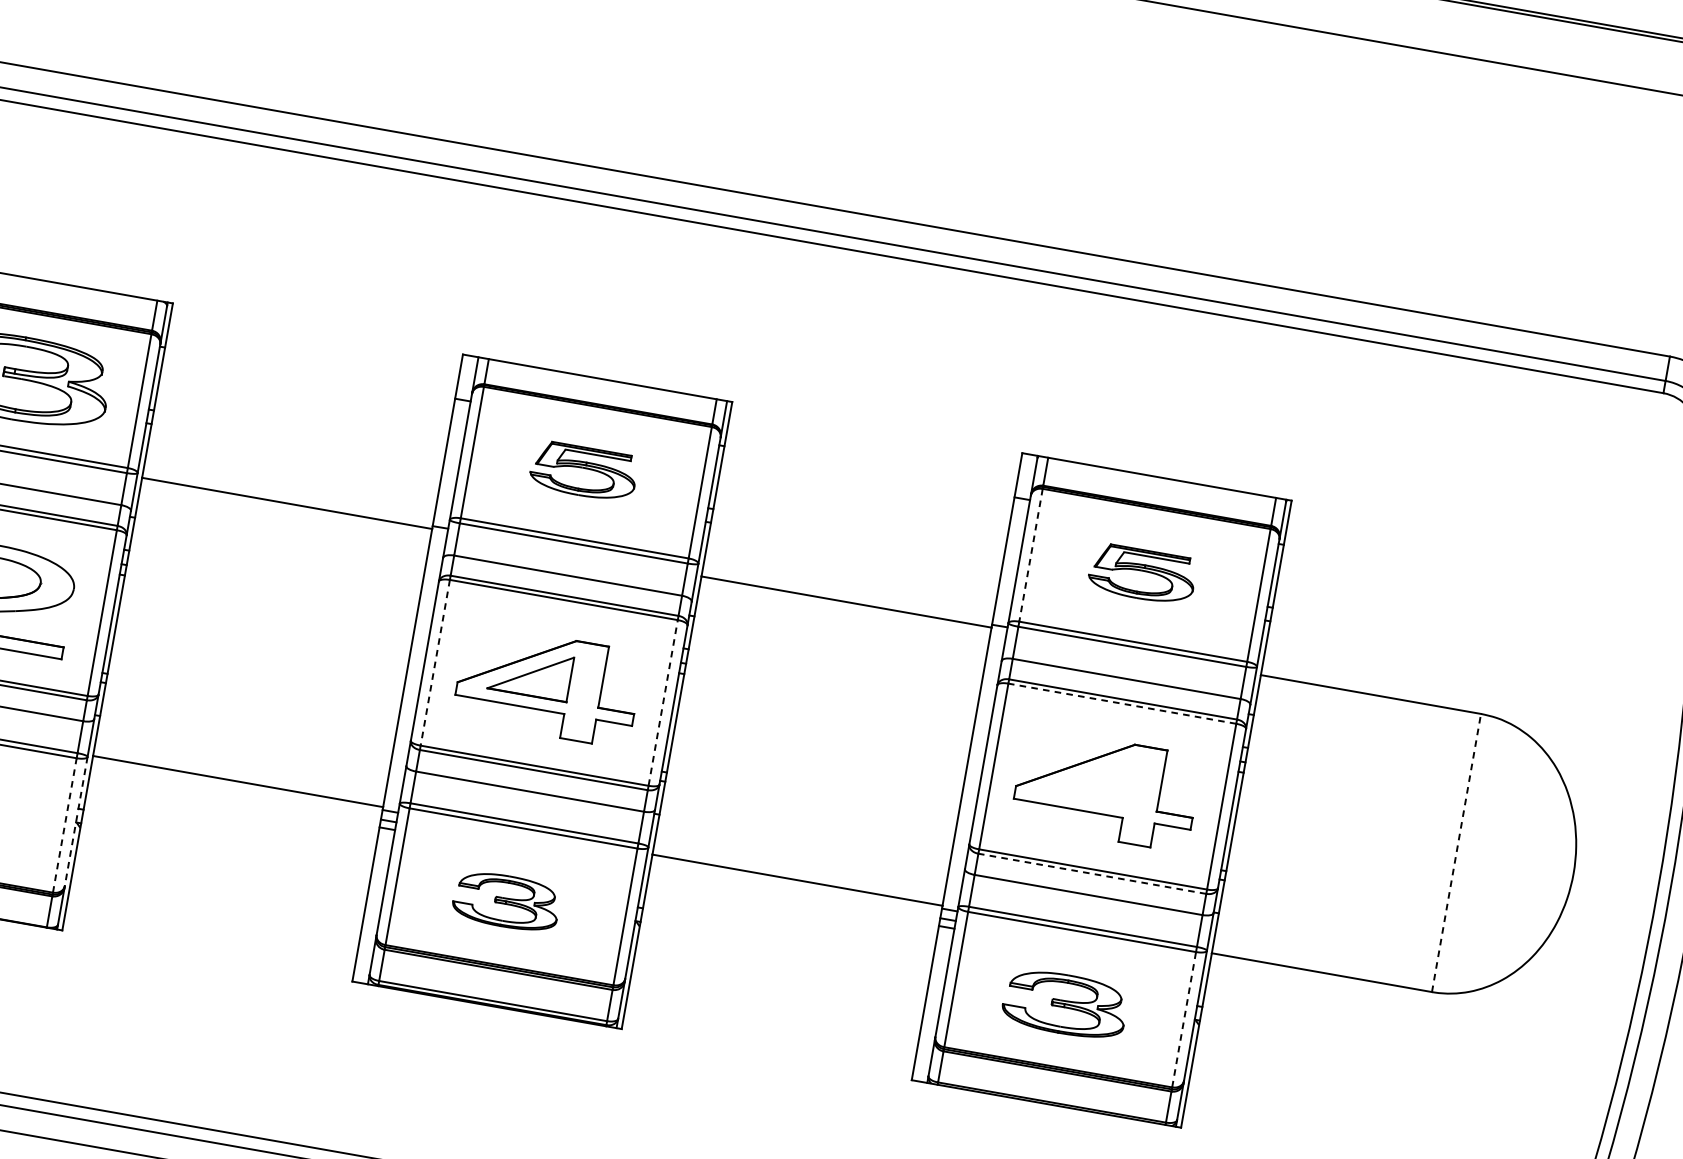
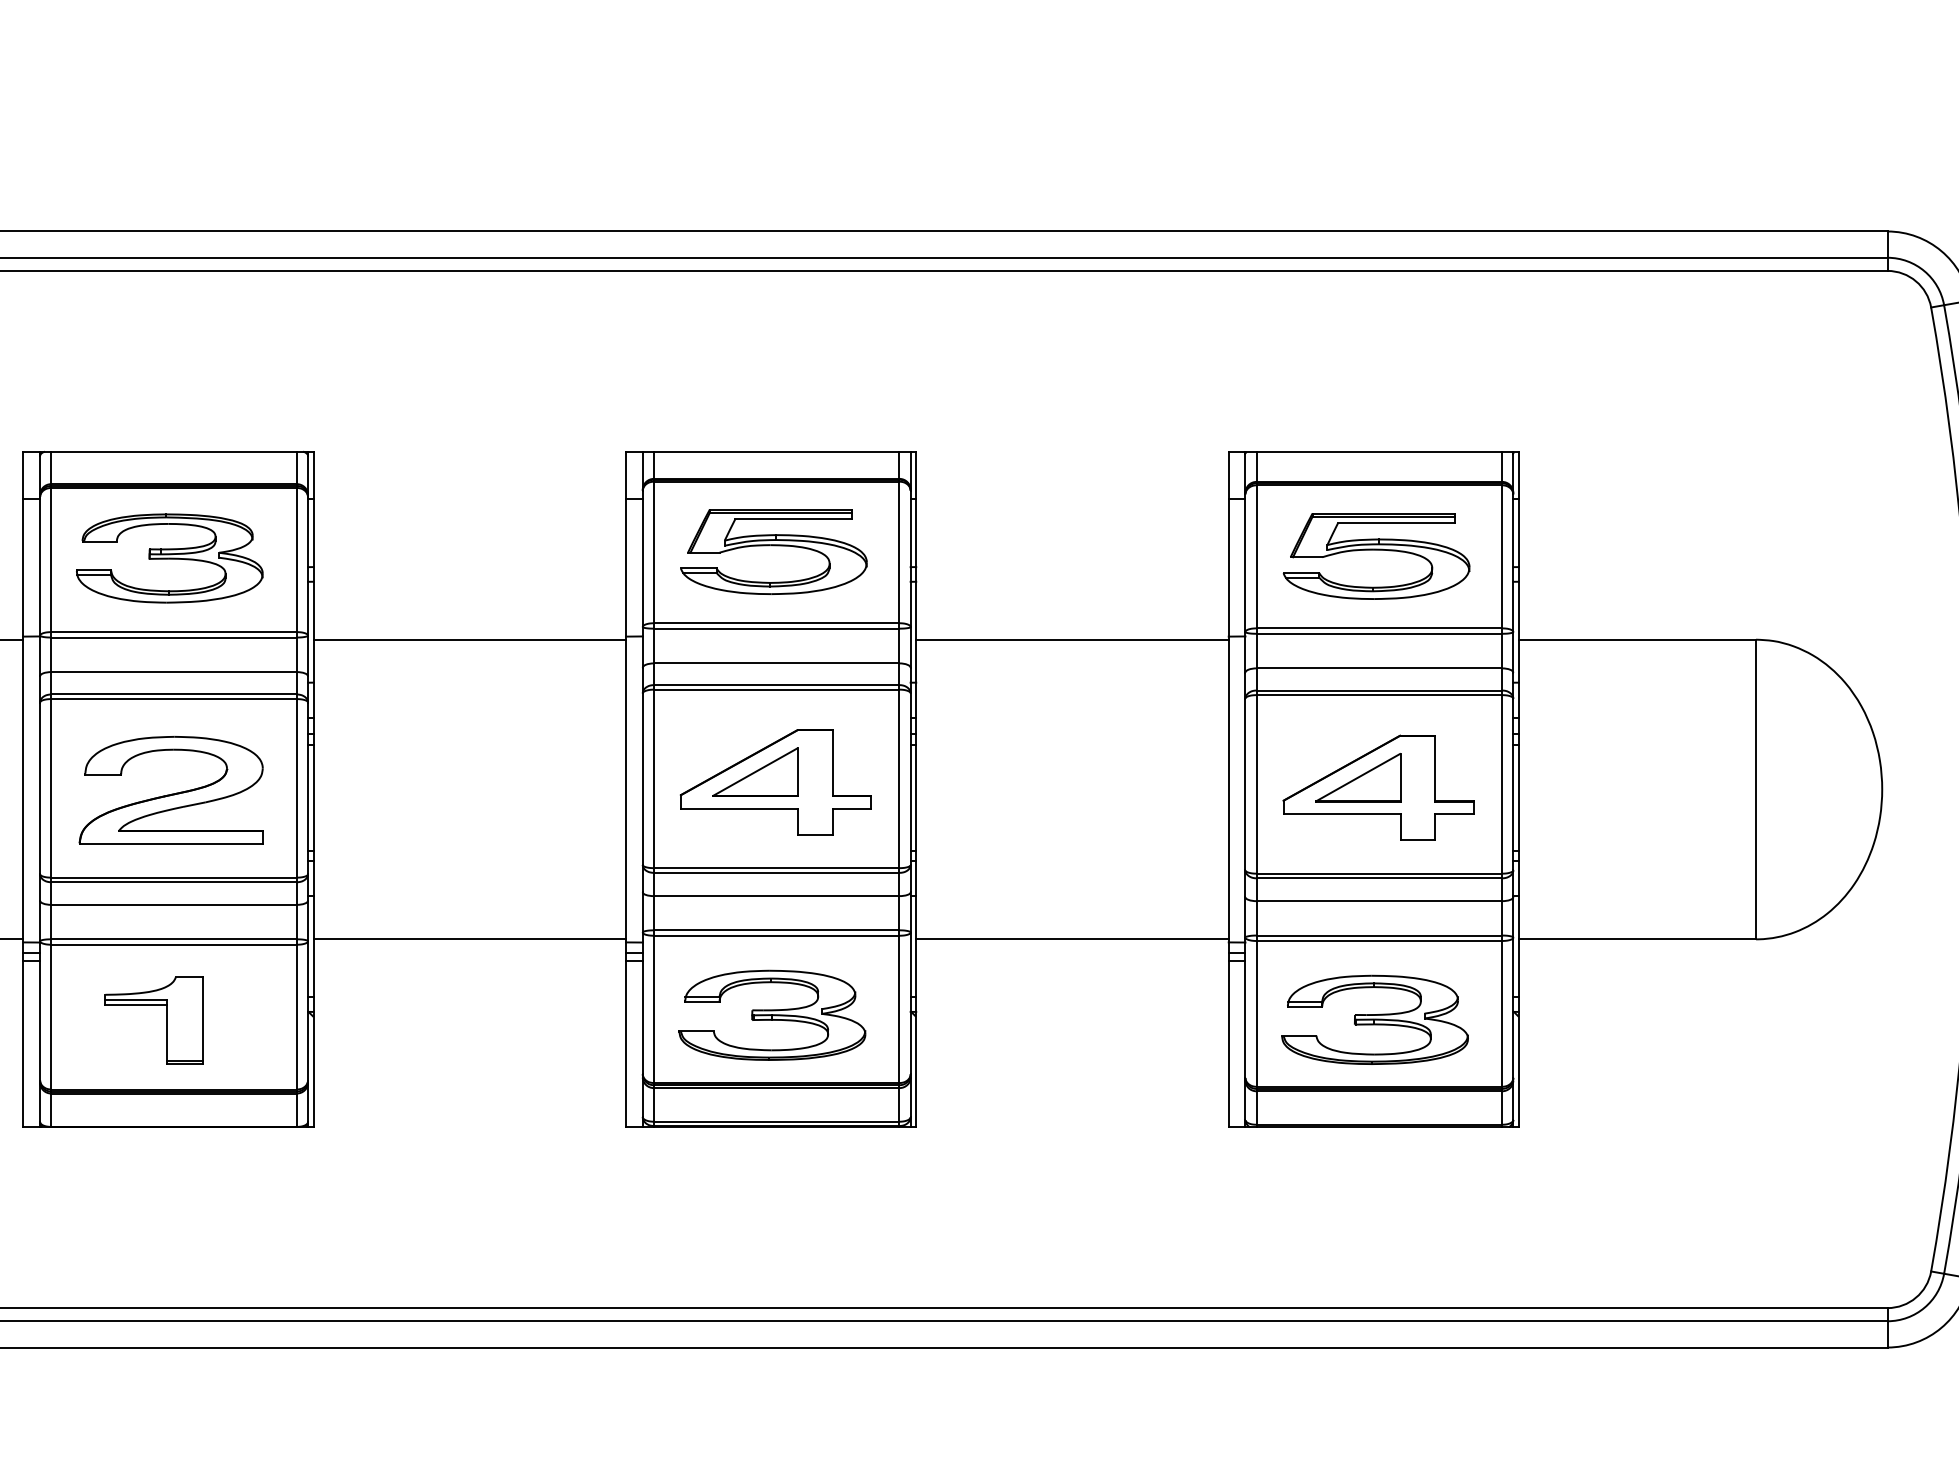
part: (583, 471) -> (773, 551), size x1.67
line: (1030, 554) -> (1256, 556), dashed -> solid
part: (1142, 574) -> (1376, 556), size x1.67
line: (434, 663) -> (653, 779), dashed -> solid
line: (663, 702) -> (899, 778), dashed -> solid
line: (1122, 704) -> (1379, 695), dashed -> solid
part: (1089, 776) -> (1358, 777), added
line: (75, 821) -> (307, 1010), dashed -> solid
line: (64, 824) -> (296, 1016), dashed -> solid
line: (1456, 853) -> (1756, 789), dashed -> solid
line: (1092, 873) -> (1379, 878), dashed -> solid
part: (506, 900) -> (772, 1014), size x1.67
part: (1064, 1004) -> (1374, 1019), size x1.43
line: (1184, 1019) -> (1502, 1013), dashed -> solid

